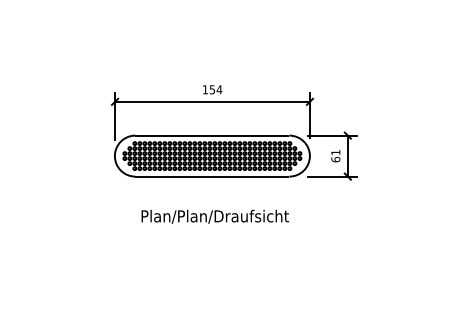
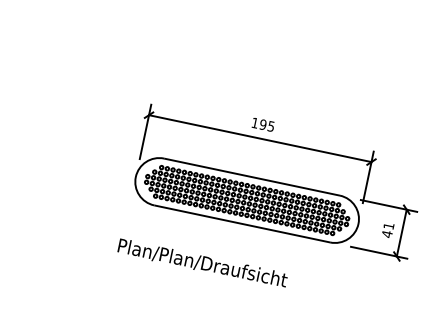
text: (215, 89) -> (266, 125), 154 -> 195
text: (335, 159) -> (386, 233), 61 -> 41
text: (215, 216) -> (203, 263), moved

